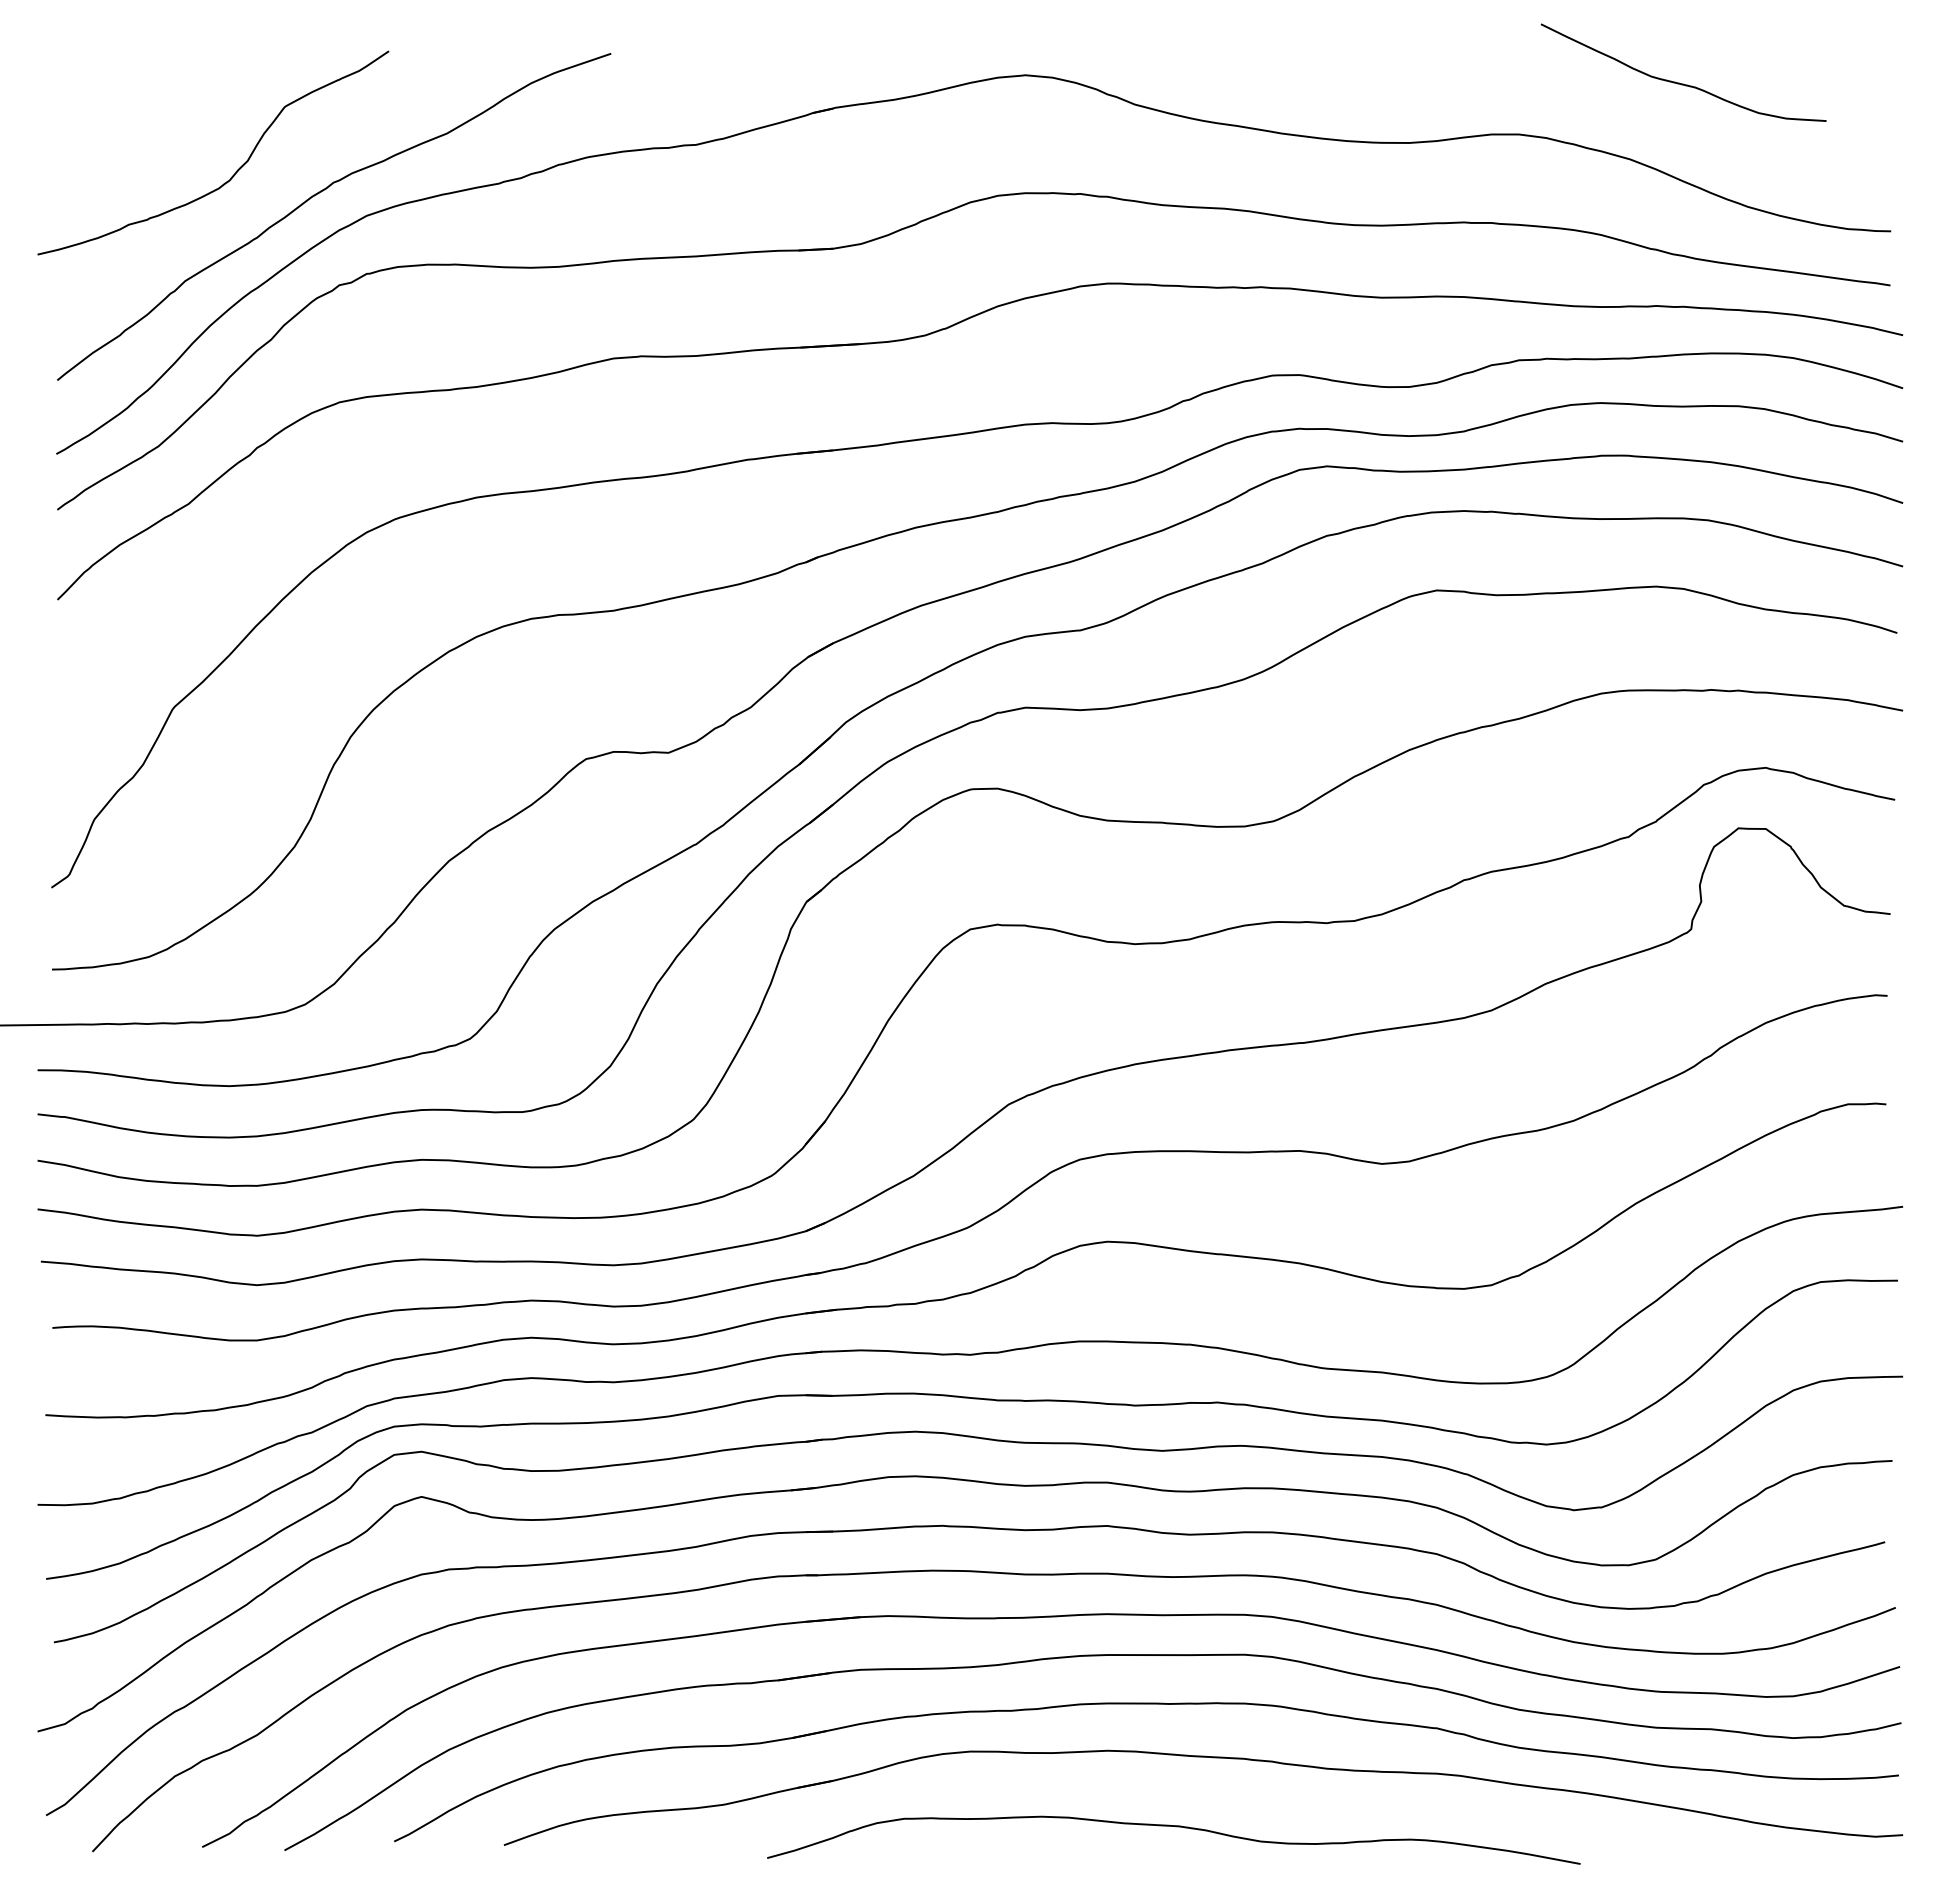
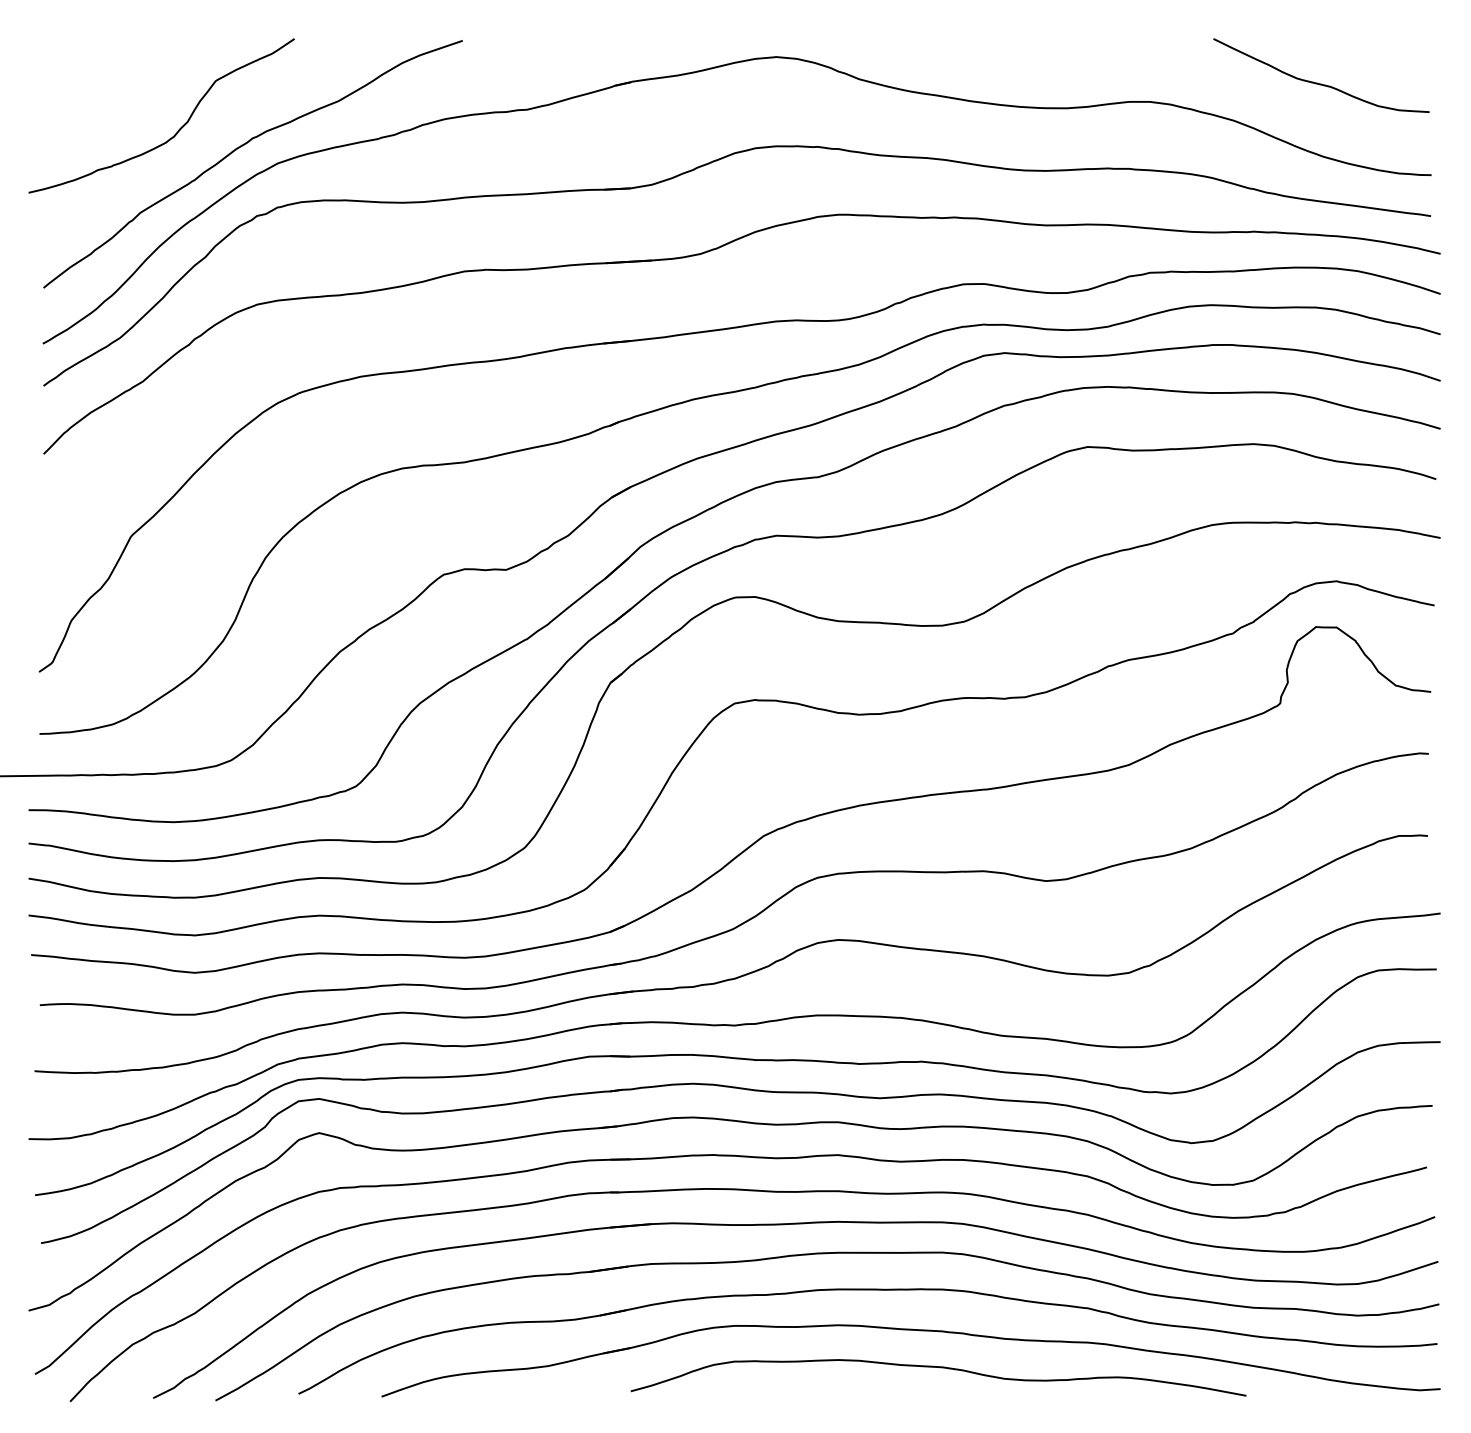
curve: (1679, 82) -> (1318, 82), moved
curve: (1176, 1827) -> (940, 1368), moved

